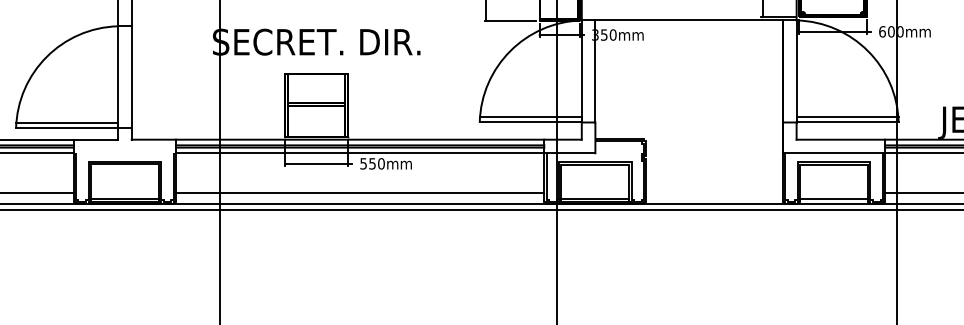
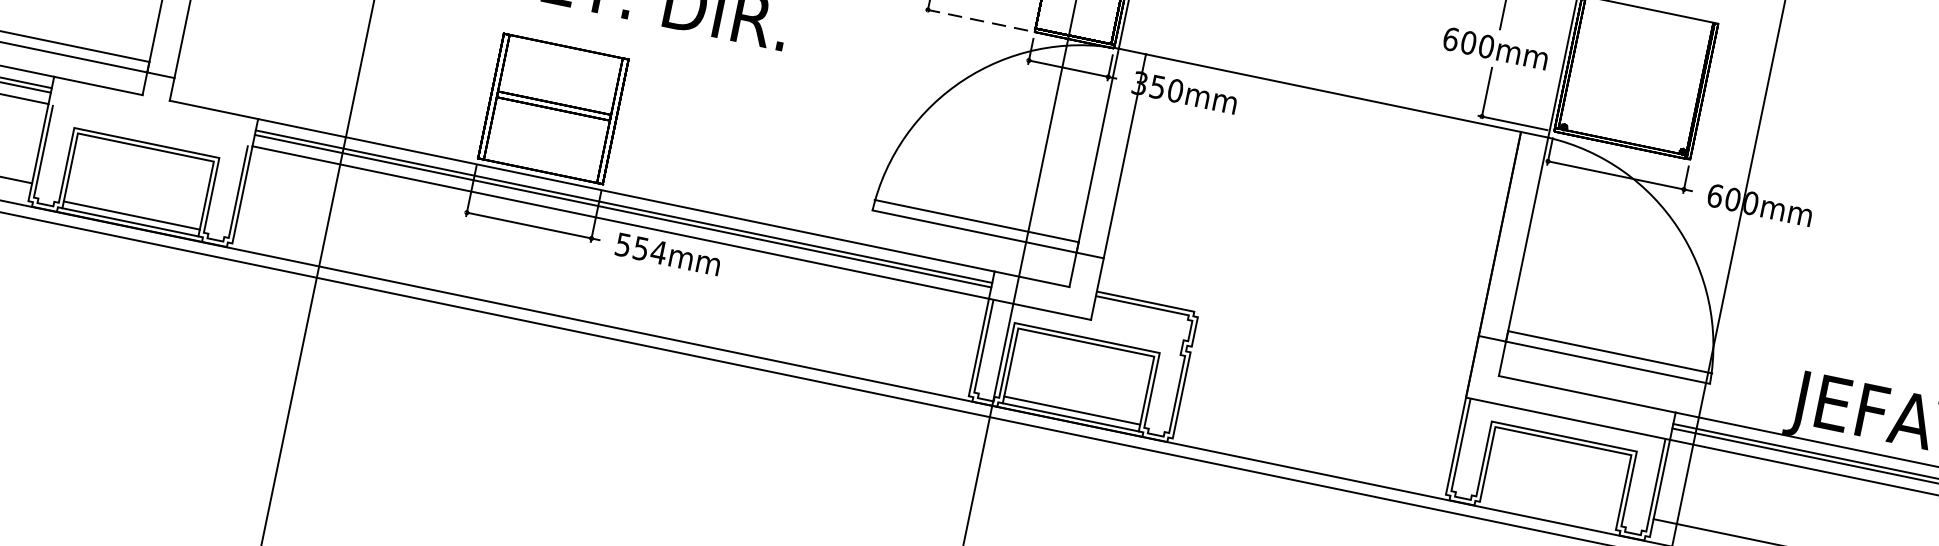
line: (510, 20) -> (976, 19), solid -> dashed
text: (381, 163) -> (659, 251), 550mm -> 554mm
line: (359, 192) -> (603, 300), removed
line: (834, 198) -> (1550, 509), removed

